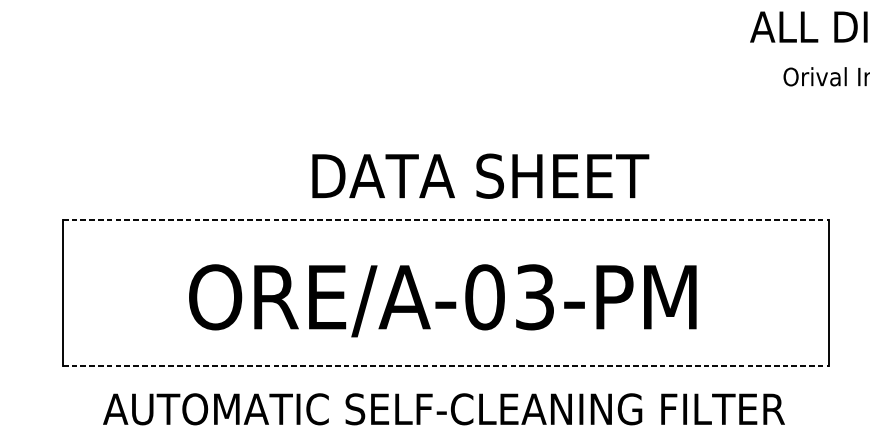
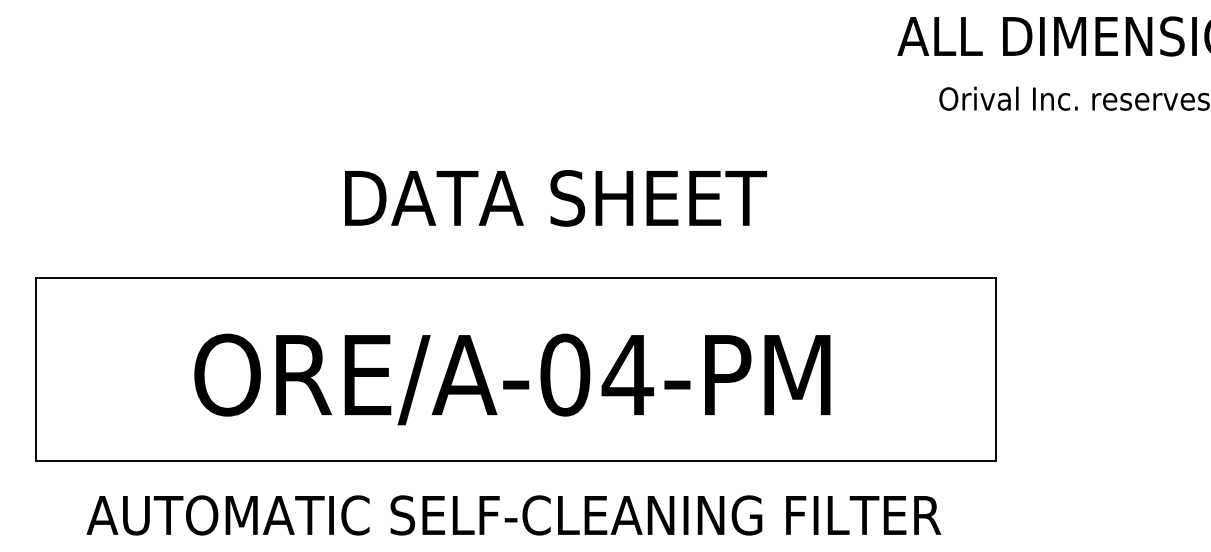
text: (480, 176) -> (555, 198), moved
line: (446, 219) -> (516, 277), dashed -> solid
text: (534, 296) -> (627, 374), ORE/A-03-PM -> ORE/A-04-PM
line: (446, 365) -> (516, 460), dashed -> solid

